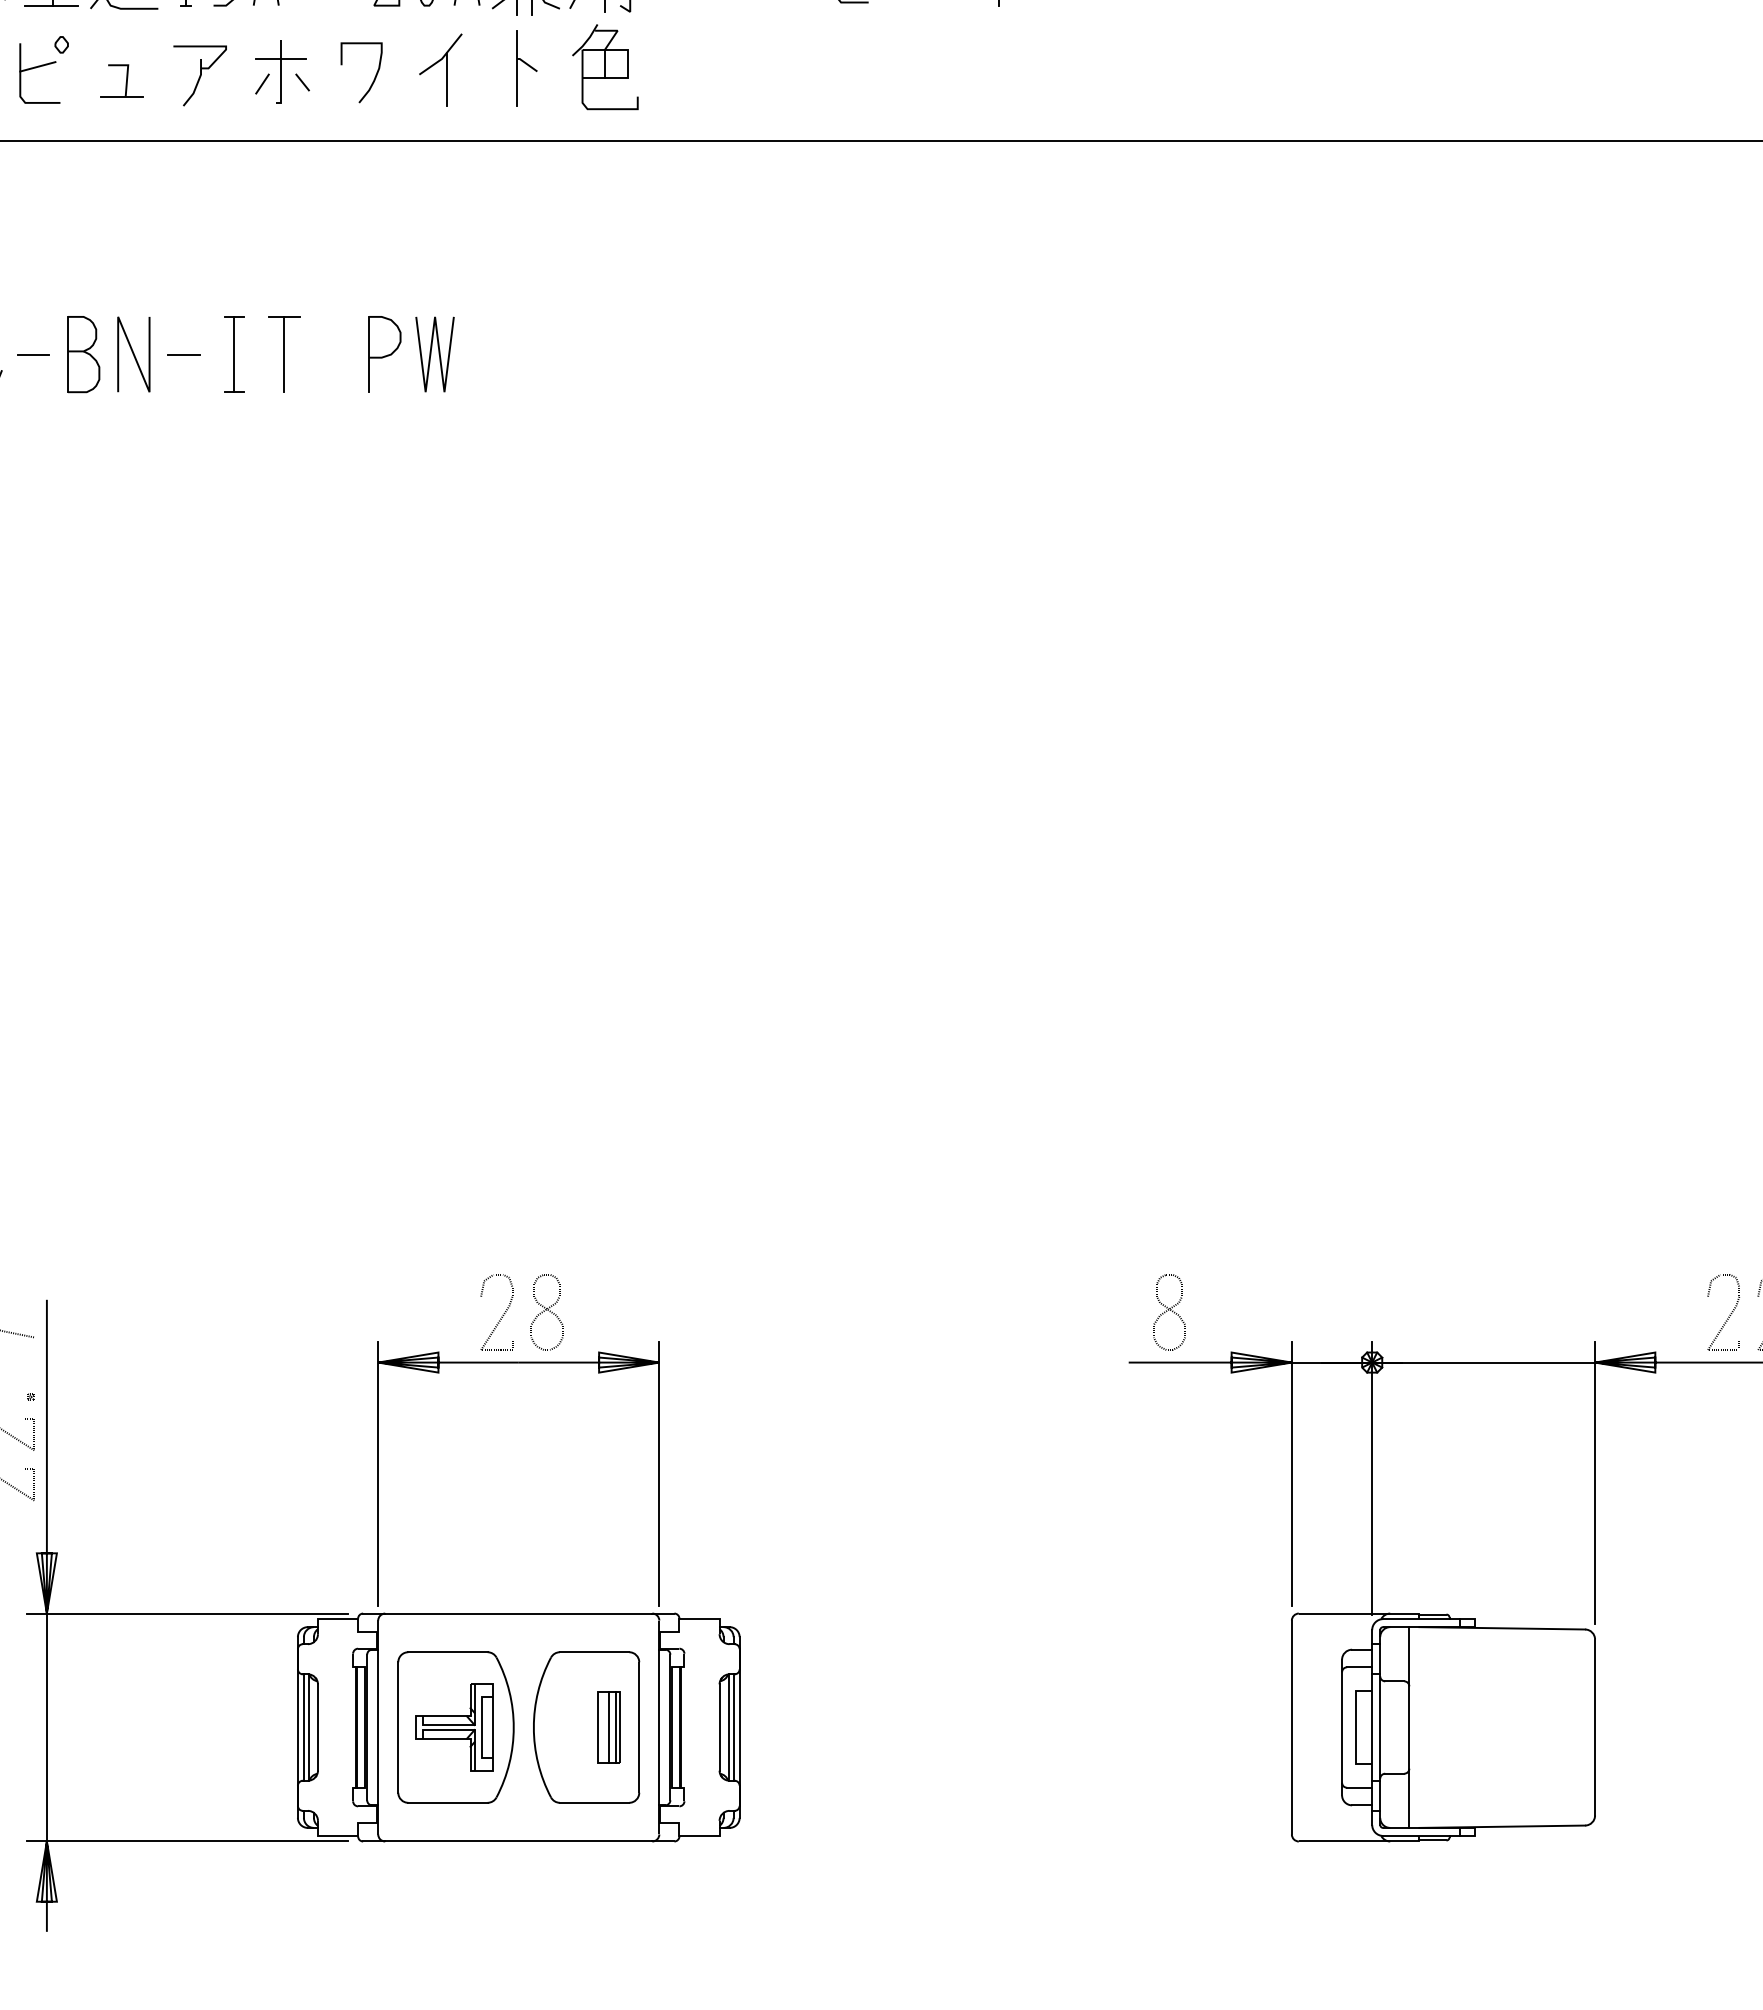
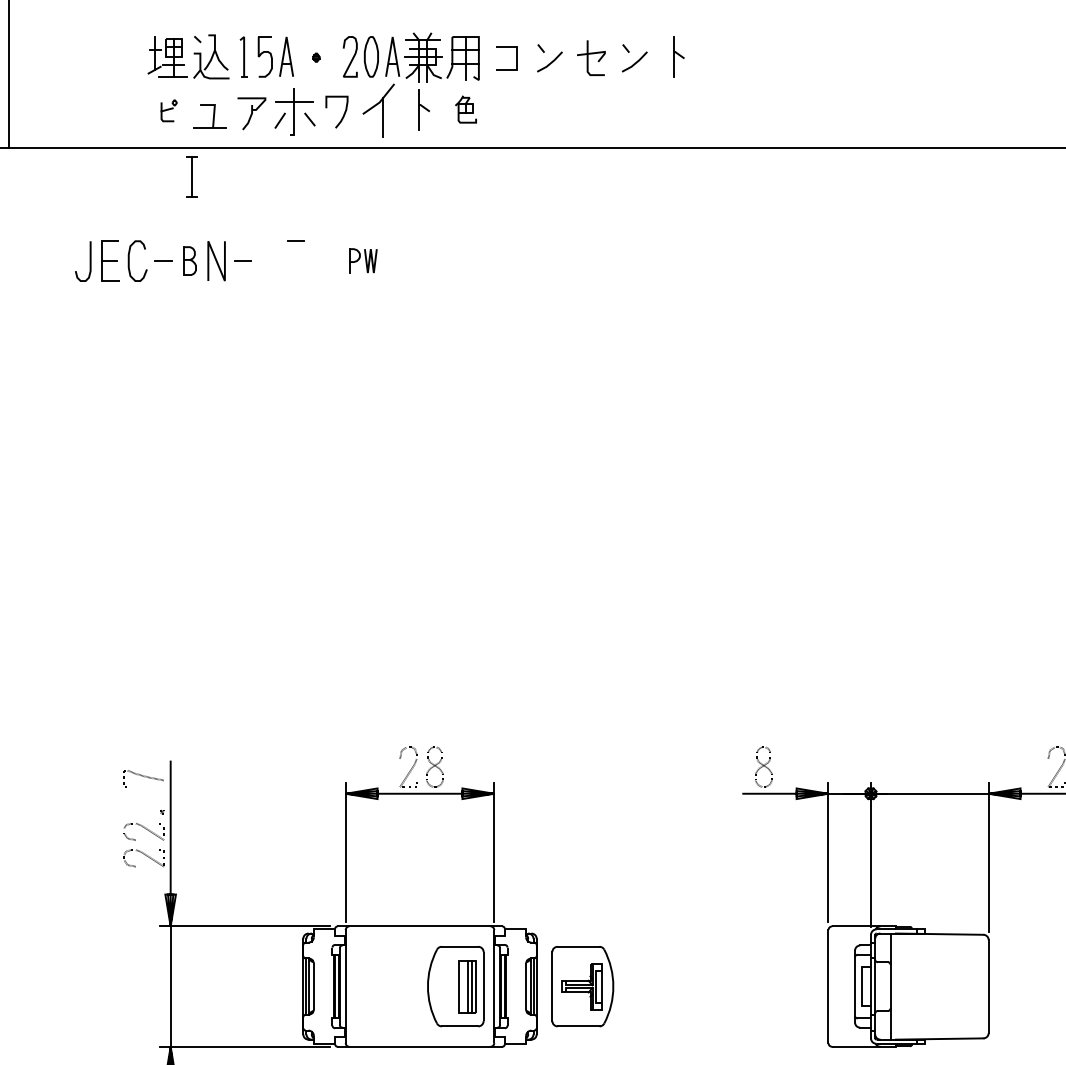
part: (604, 67) -> (465, 109), size x0.6
part: (42, 69) -> (168, 110), size x0.6
part: (440, 69) -> (378, 110), size x1.4
part: (283, 71) -> (295, 111), size x1.4
part: (122, 80) -> (210, 116), size x1.4
part: (84, 353) -> (190, 260), size x0.7
part: (233, 353) -> (191, 176), moved
part: (411, 353) -> (363, 260), size x0.6
line: (285, 355) -> (296, 261), removed
part: (455, 1727) -> (582, 986), moved
part: (608, 1727) -> (467, 986), size x1.4

